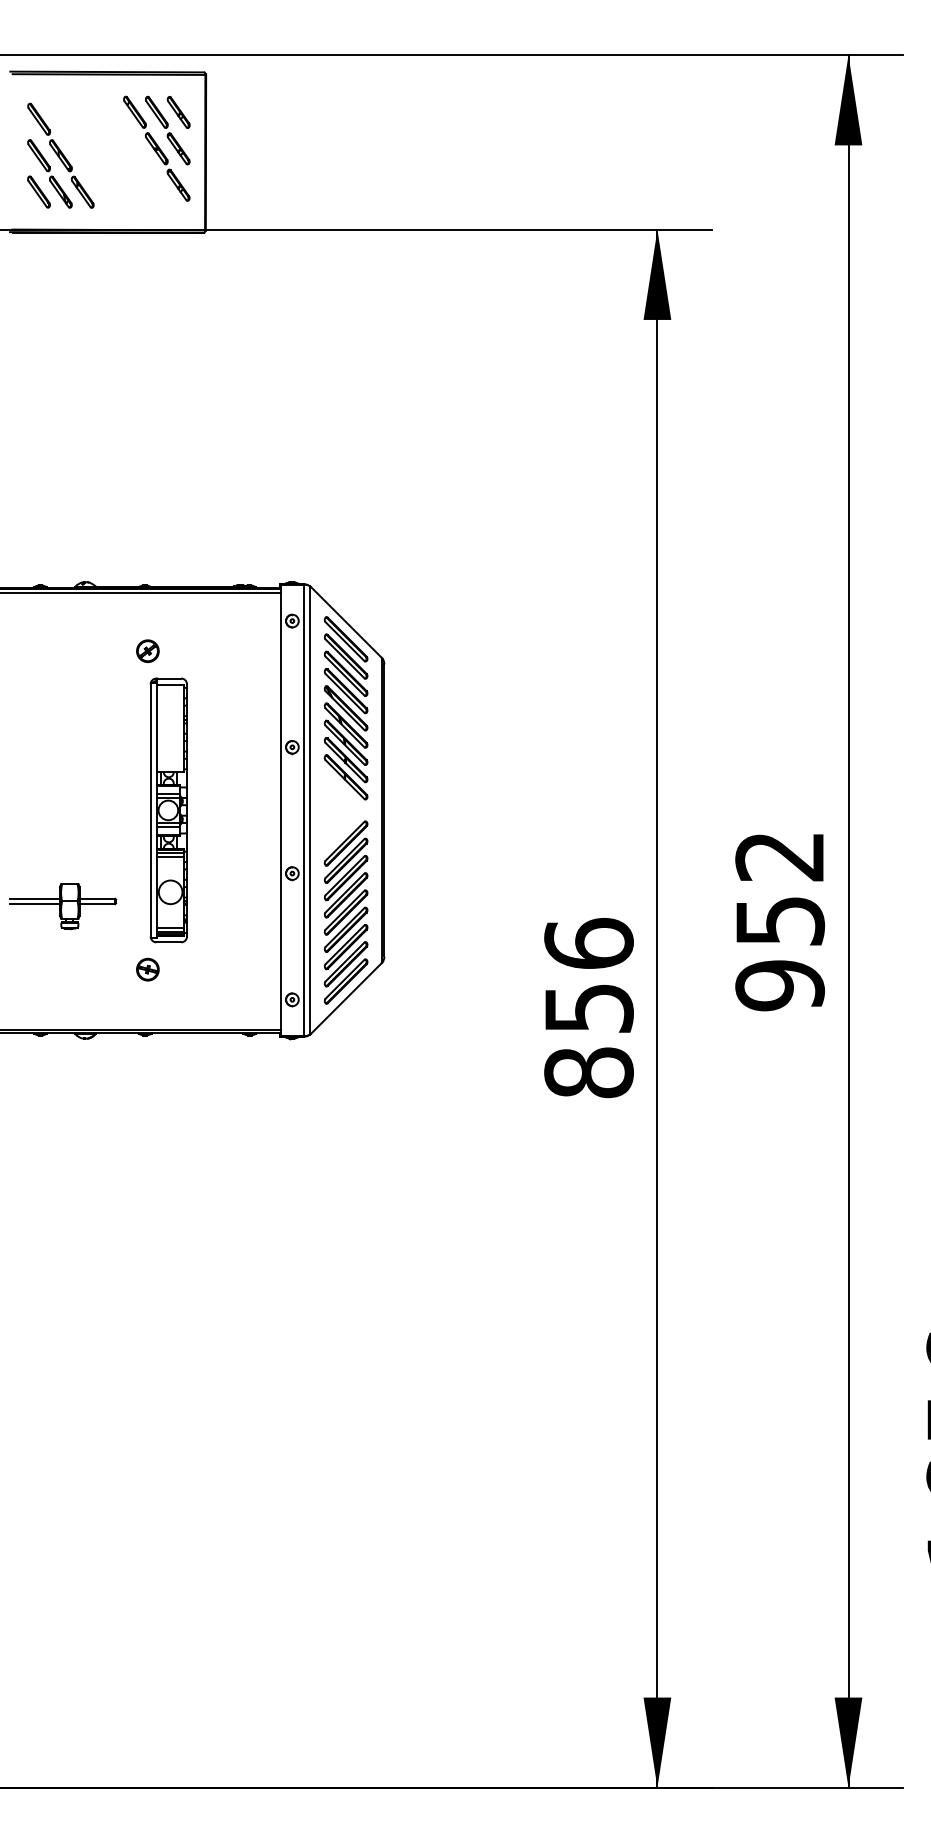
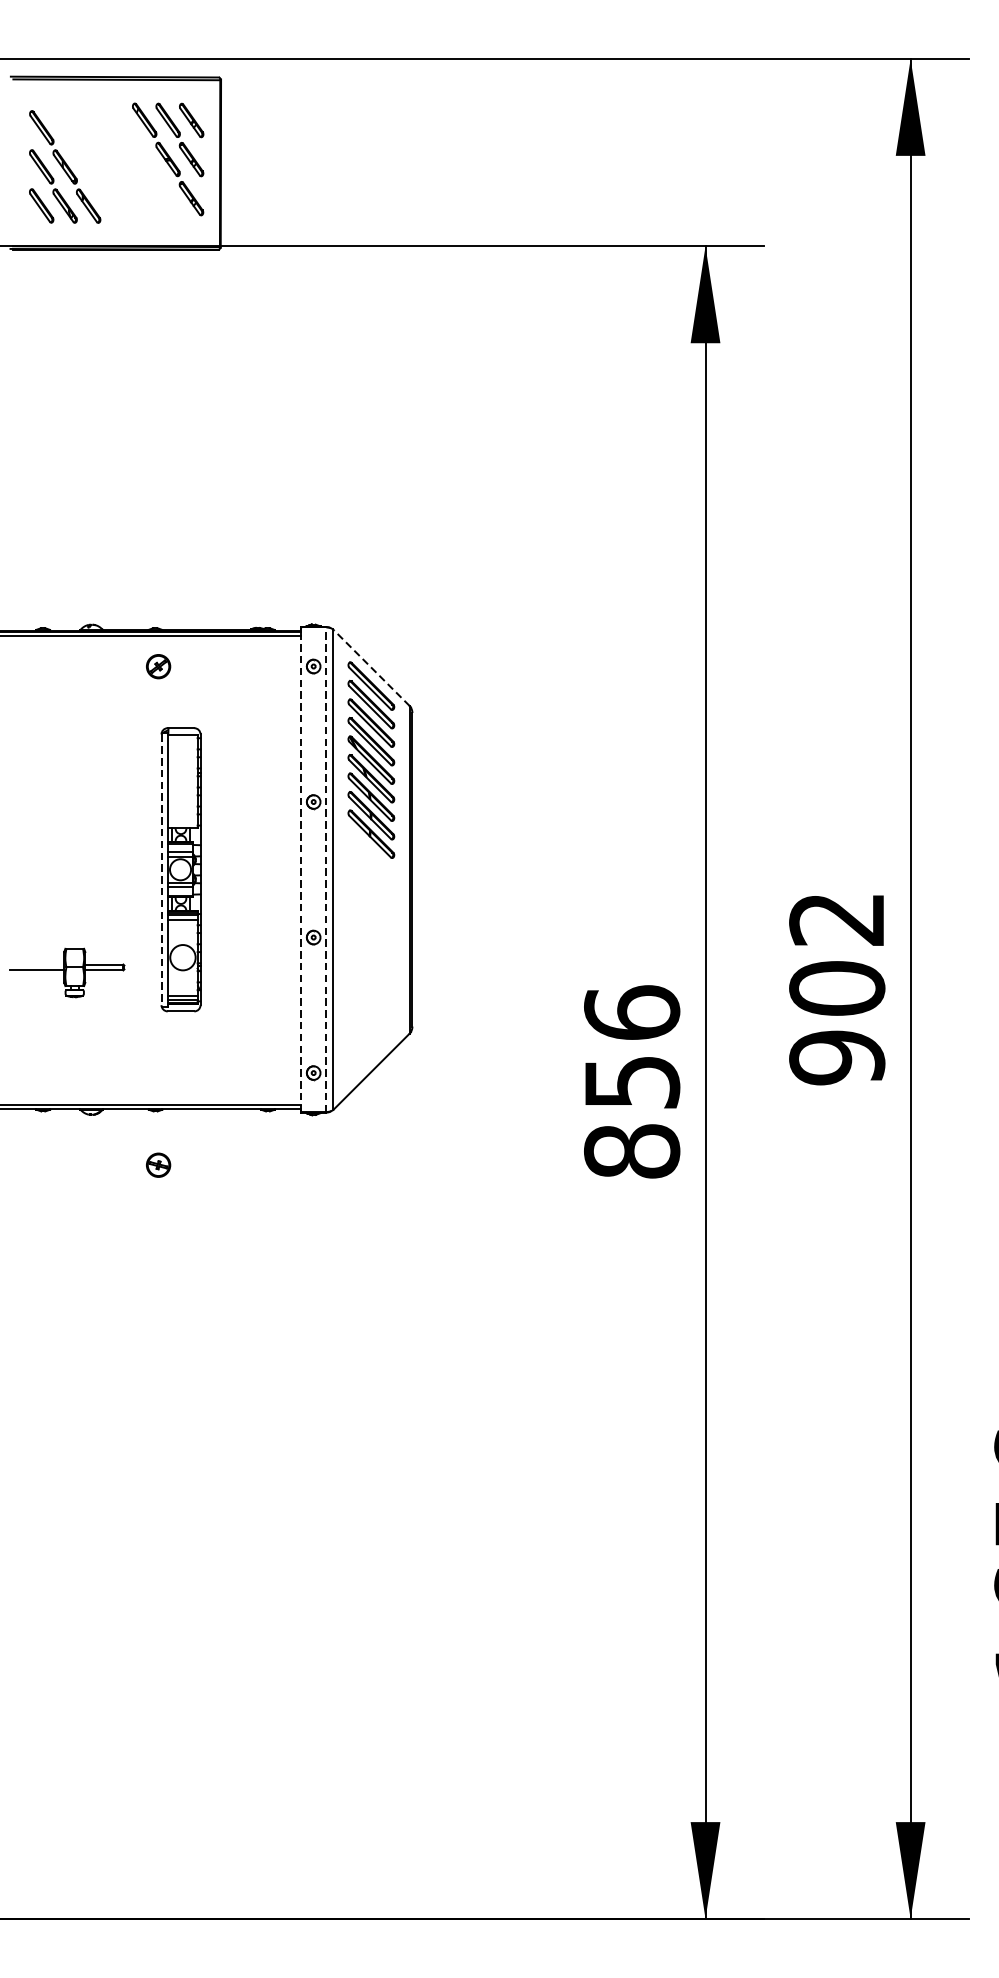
line: (346, 622) -> (371, 668), solid -> dashed
part: (147, 650) -> (158, 665), moved
line: (150, 810) -> (161, 869), solid -> dashed
line: (280, 810) -> (300, 869), solid -> dashed
line: (304, 810) -> (326, 869), solid -> dashed
line: (34, 898) -> (36, 964), removed
part: (345, 912) -> (370, 979), removed
text: (780, 920) -> (837, 987), 952 -> 902
part: (147, 969) -> (158, 1165), moved

